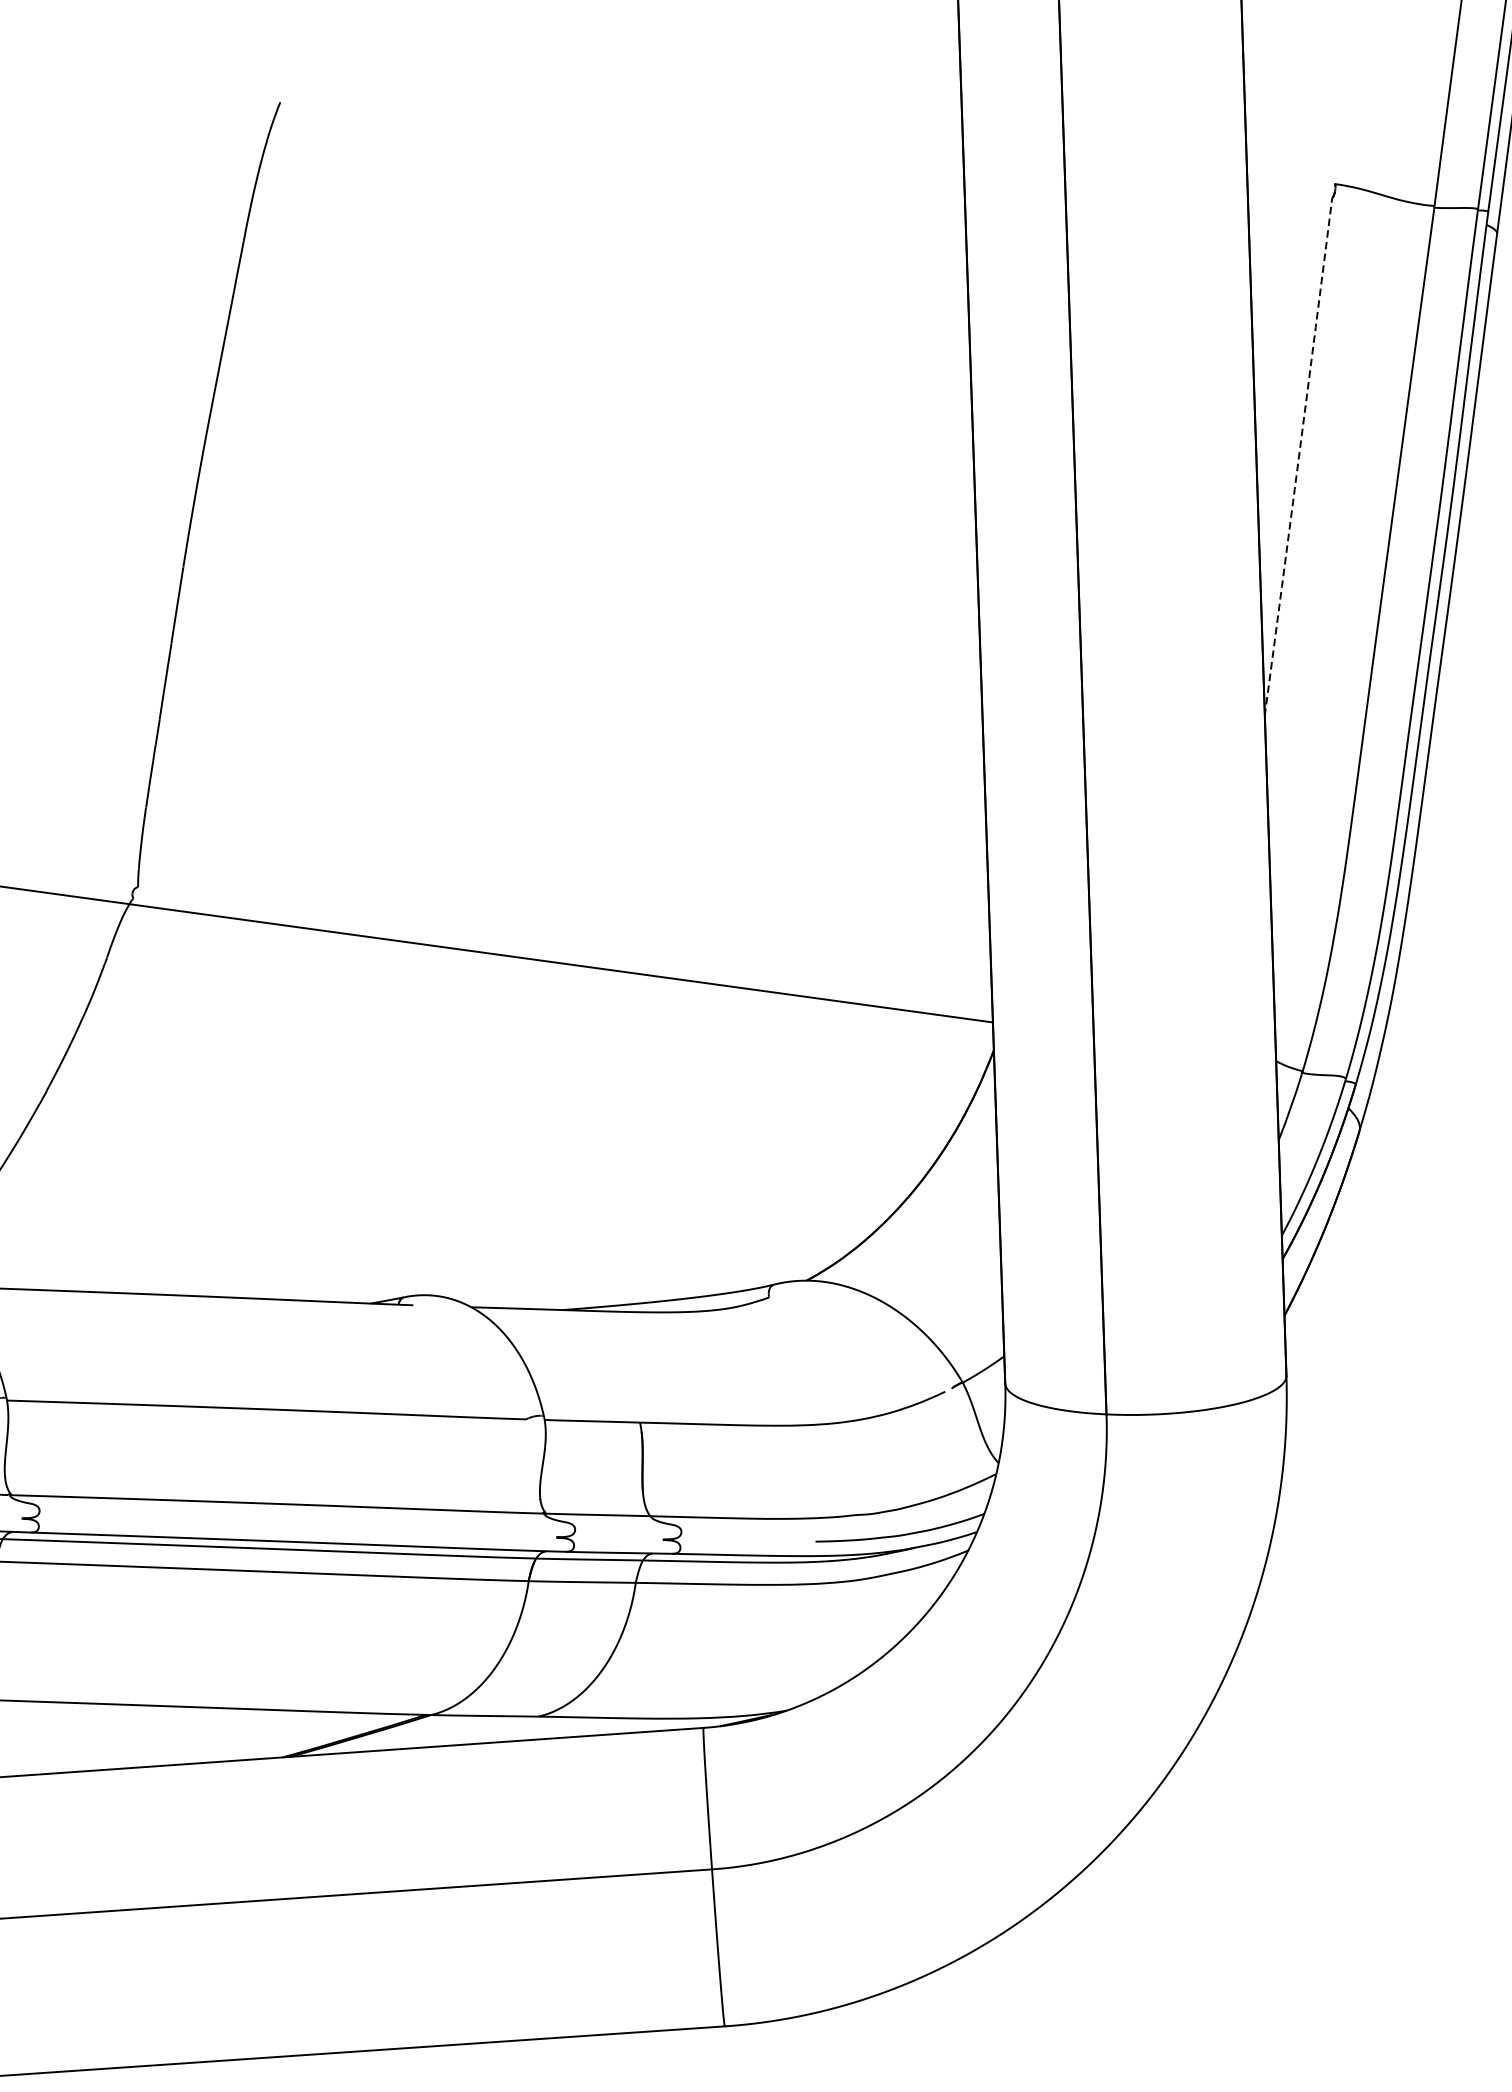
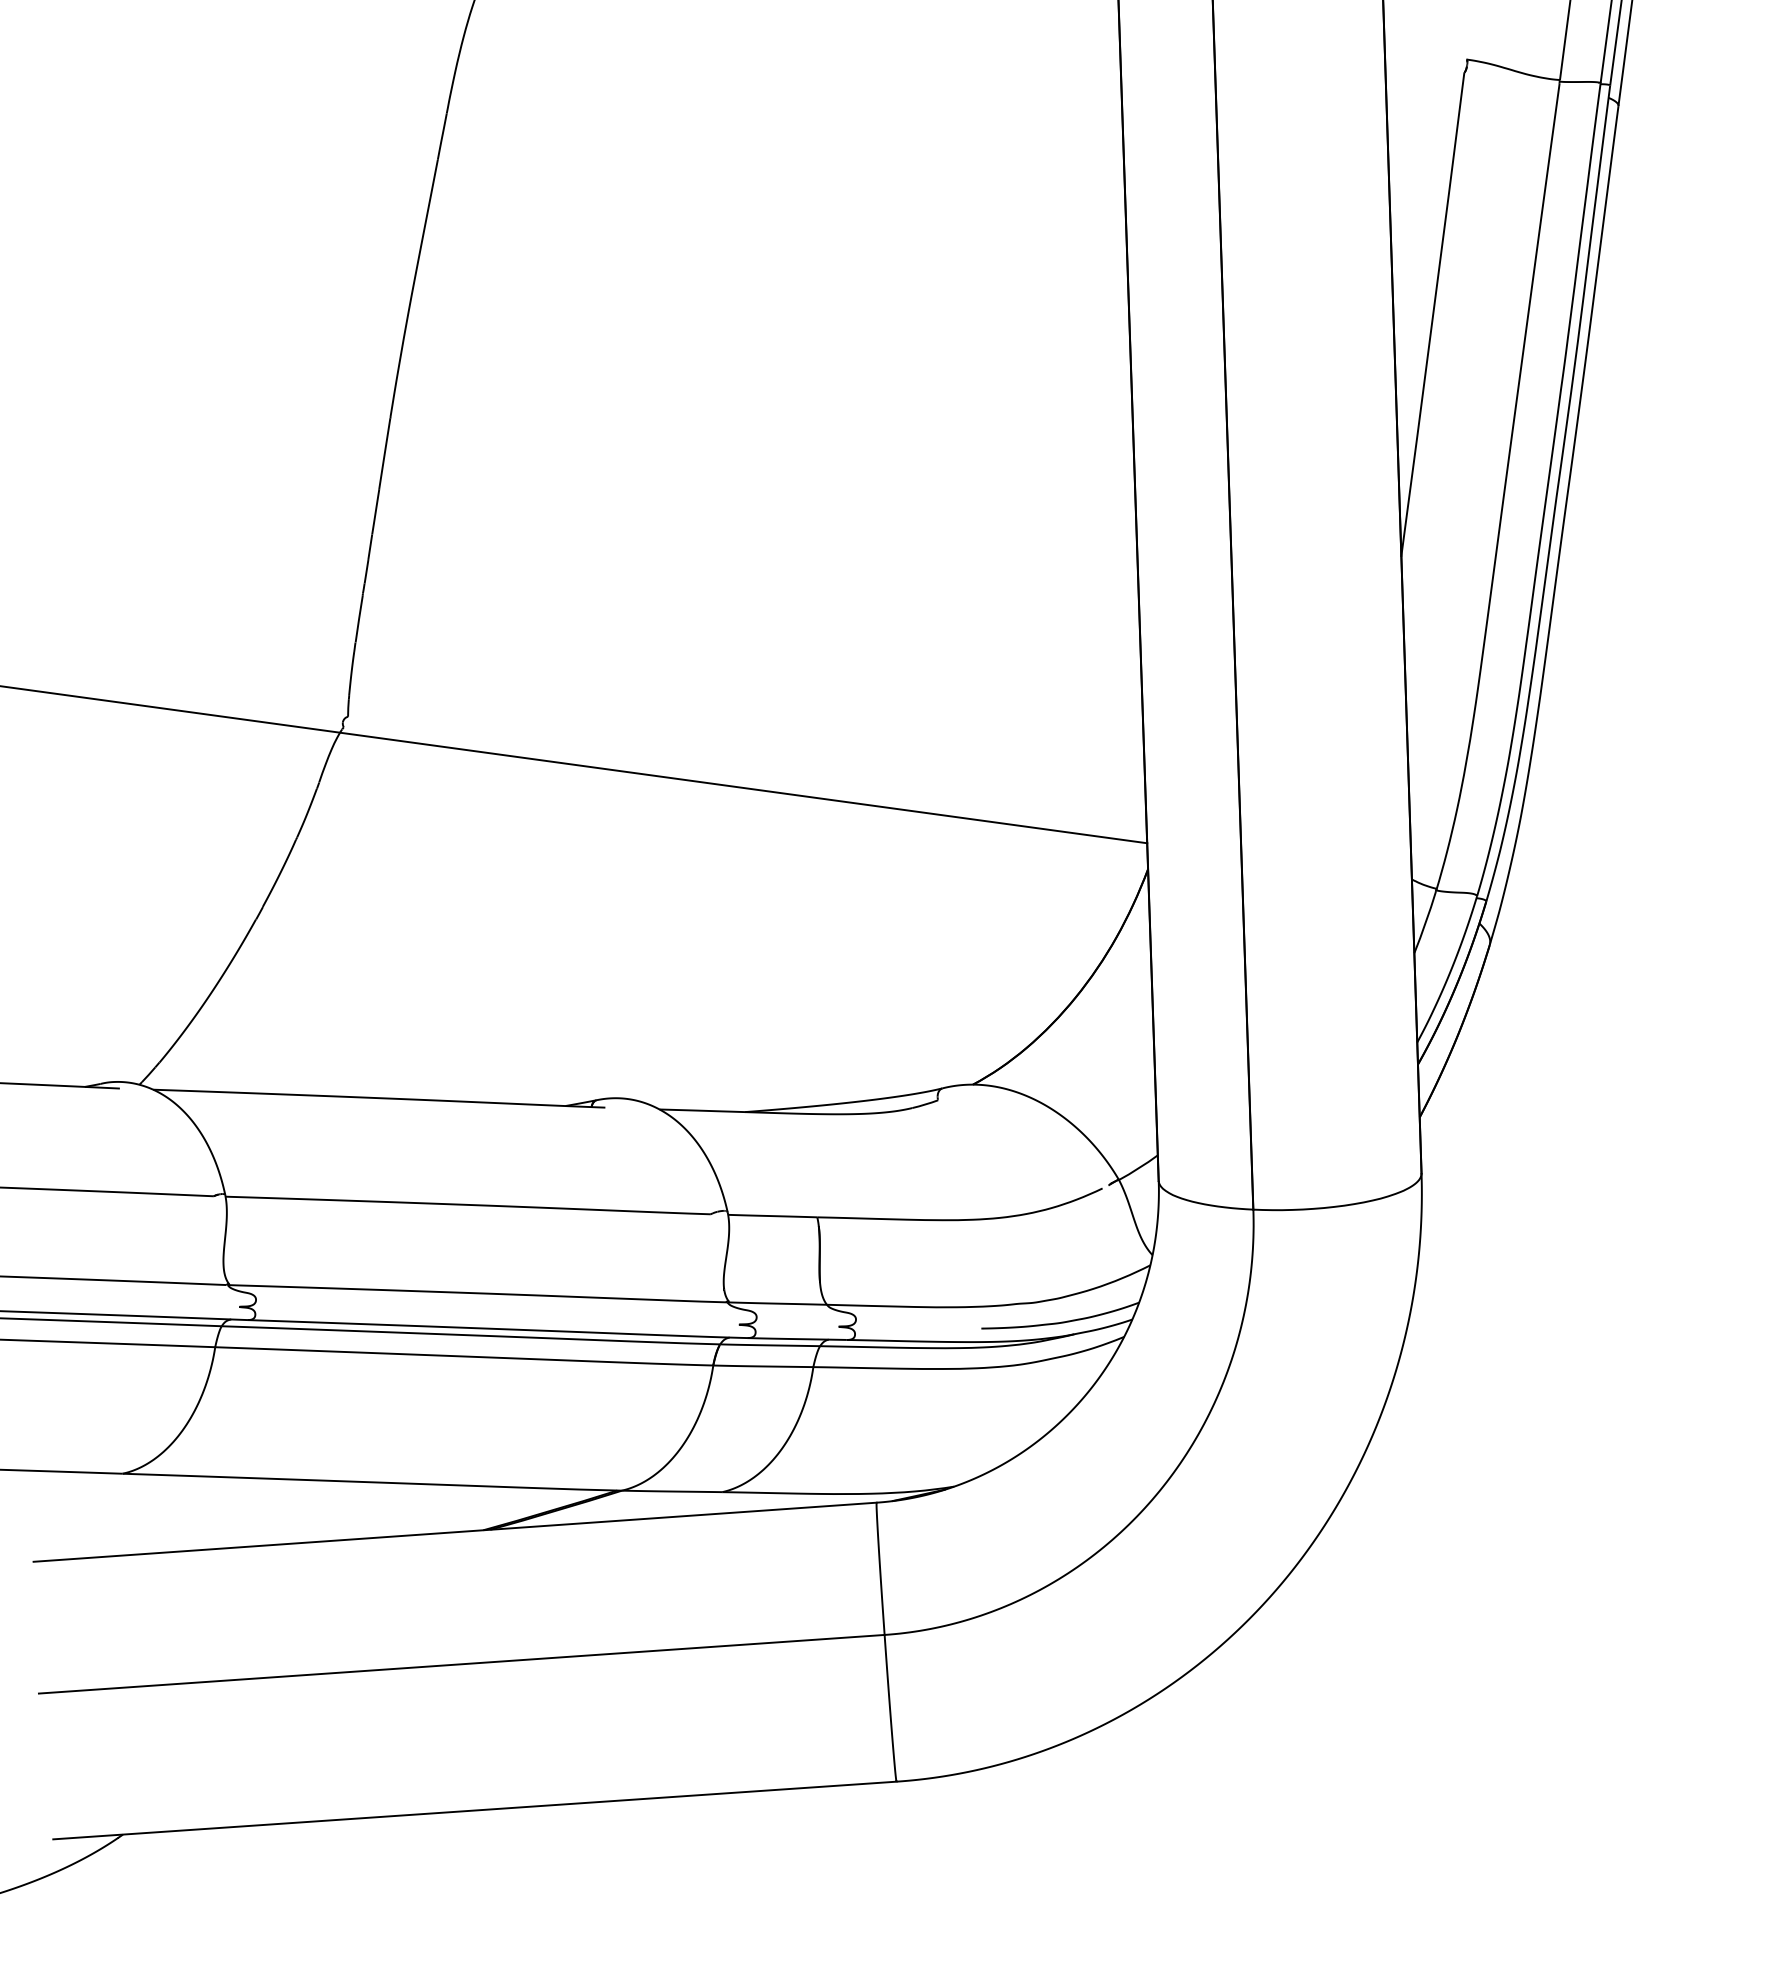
arc: (1299, 456) -> (1433, 314), dashed -> solid

